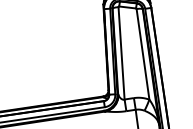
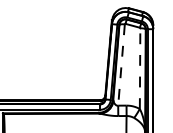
line: (121, 53) -> (121, 65), solid -> dashed
line: (143, 54) -> (140, 68), solid -> dashed

